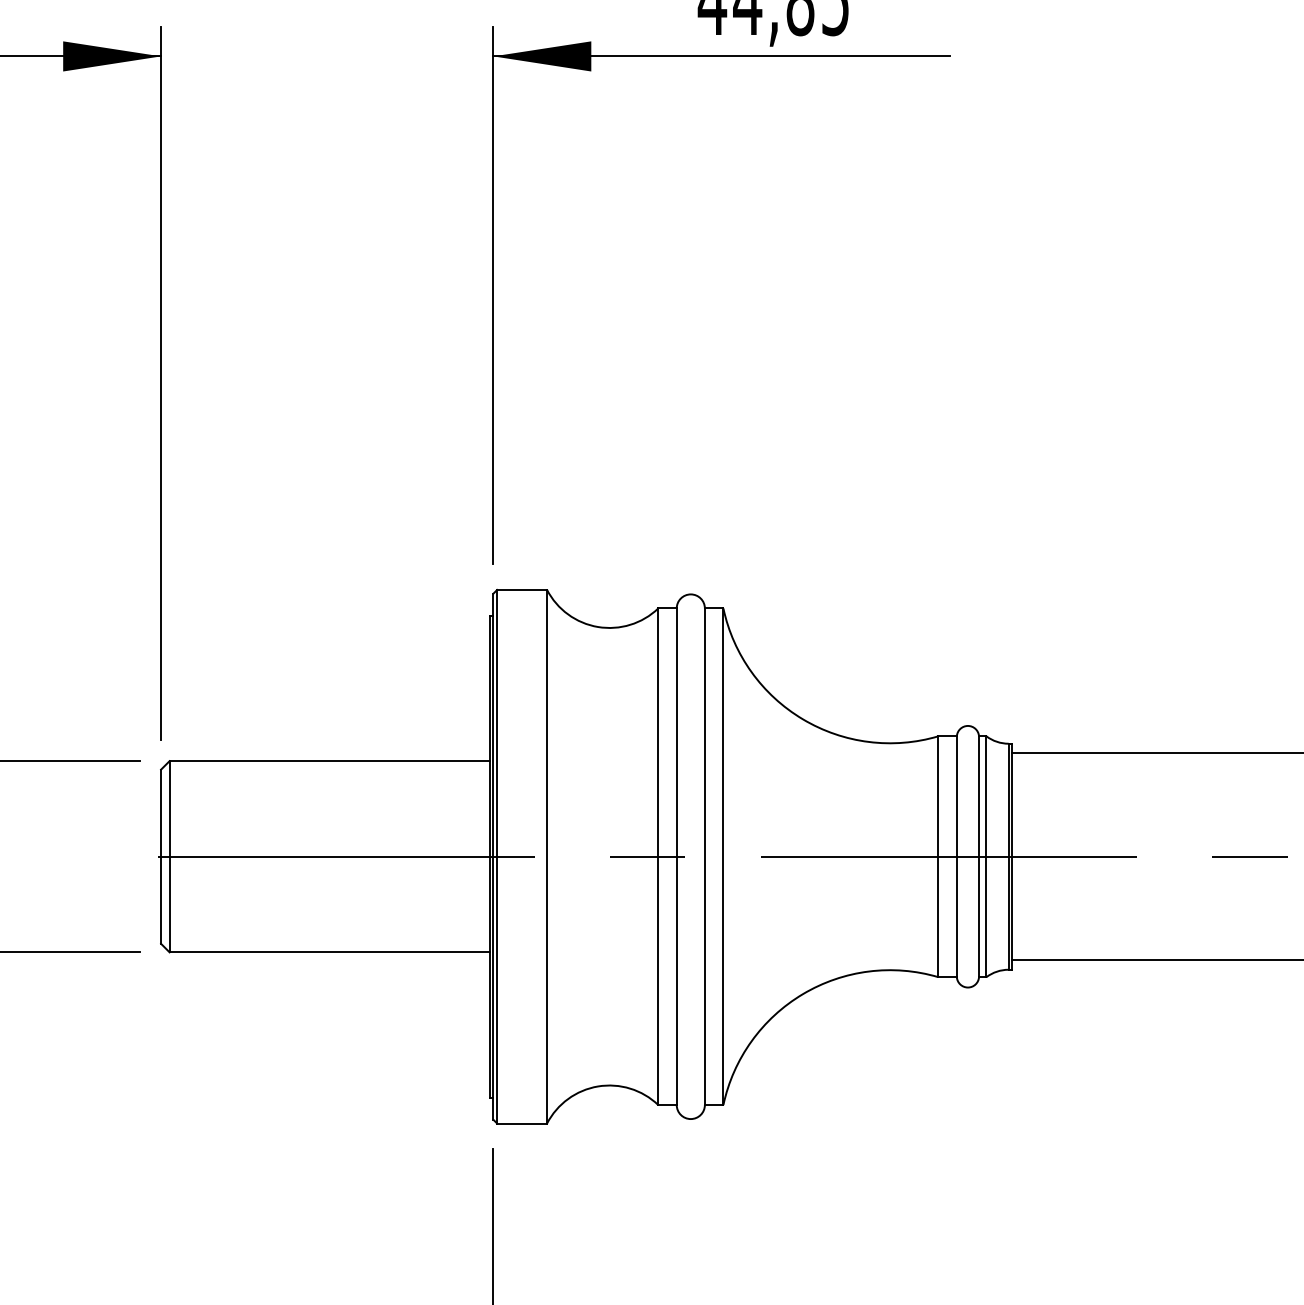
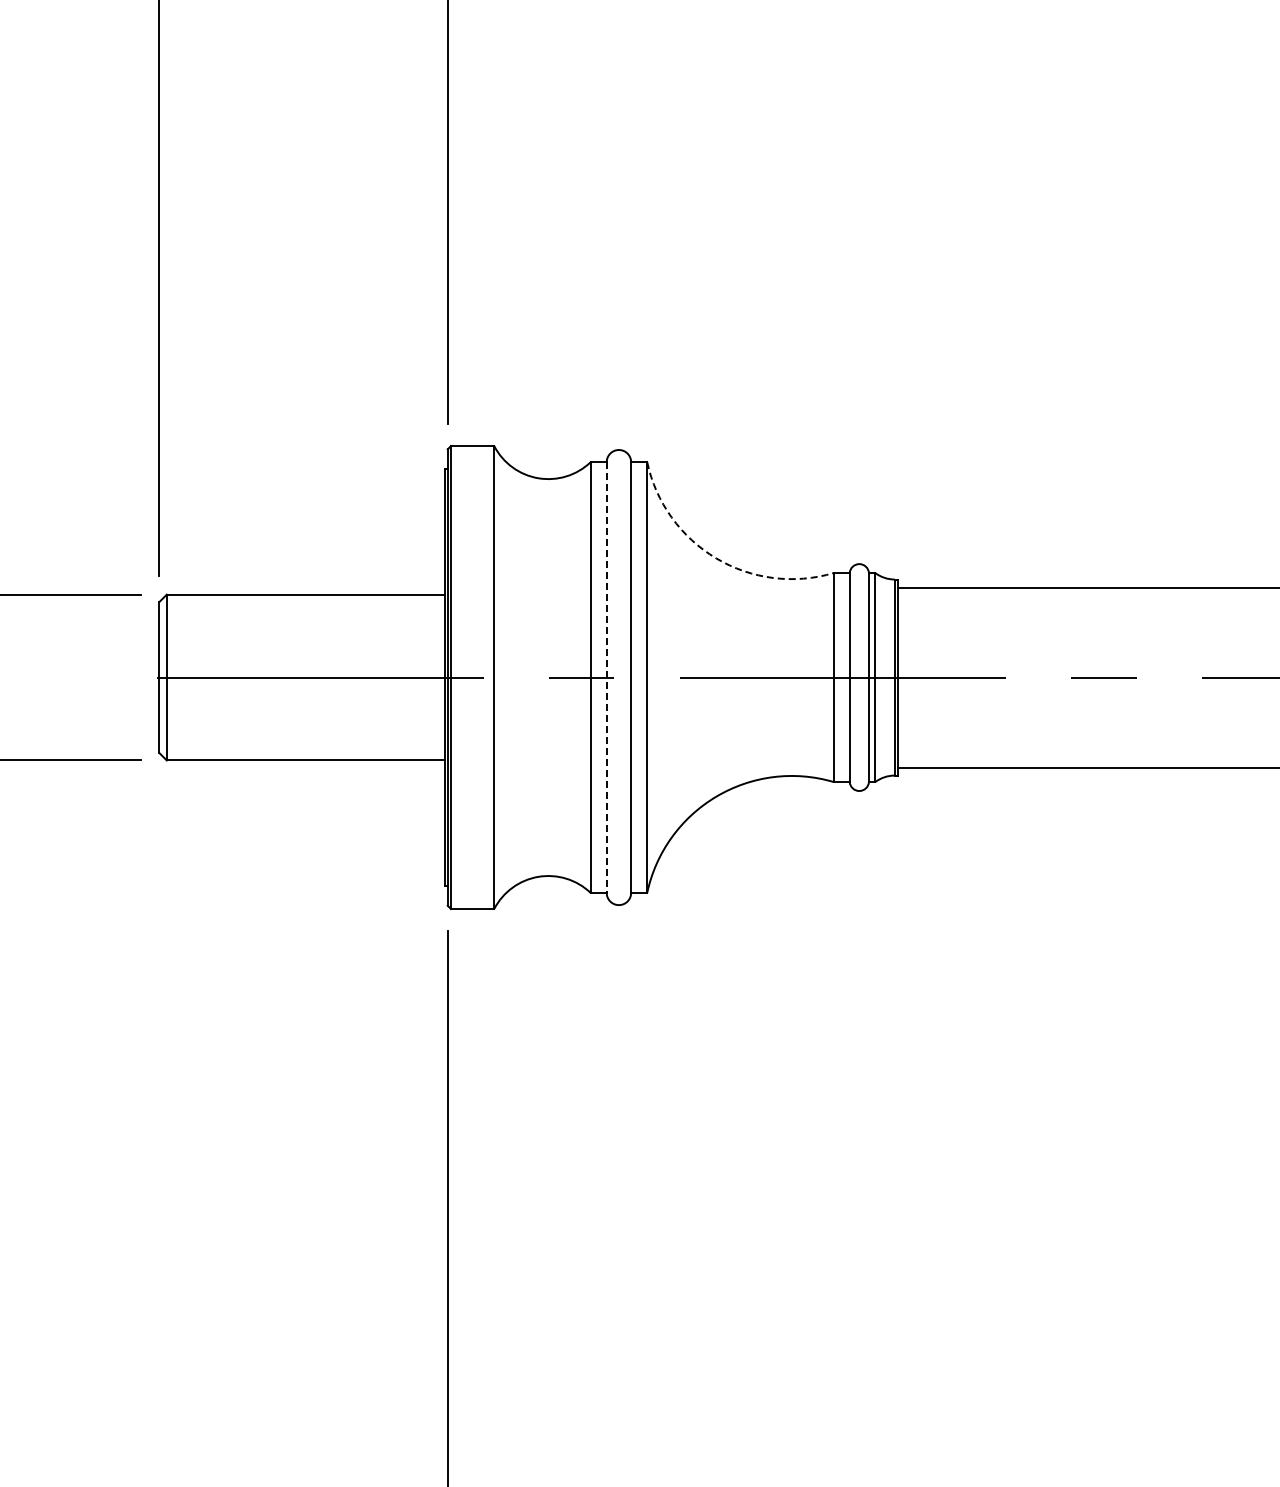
arc: (803, 719) -> (716, 558), solid -> dashed
line: (676, 857) -> (606, 678), solid -> dashed

